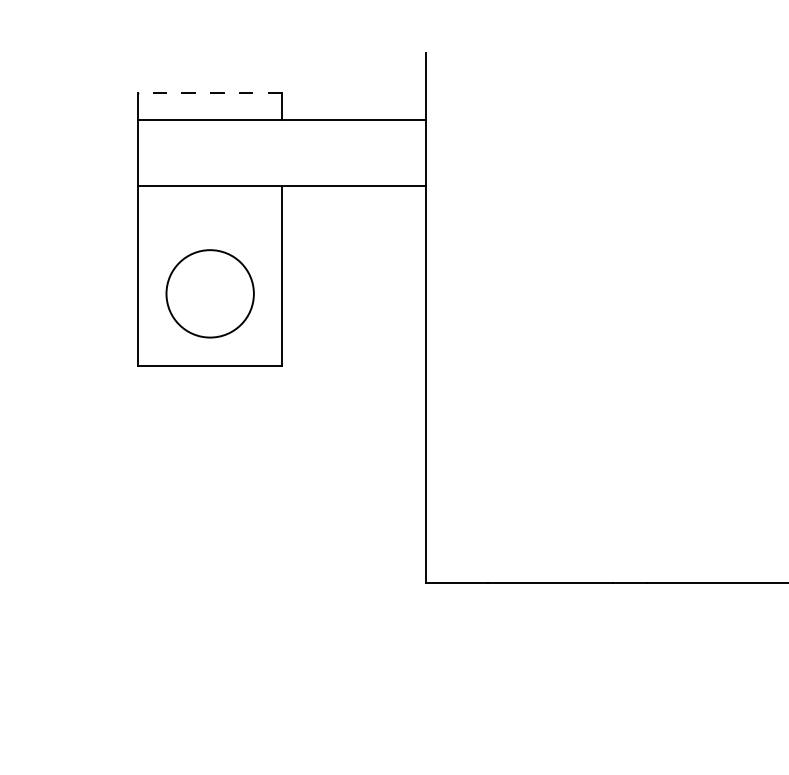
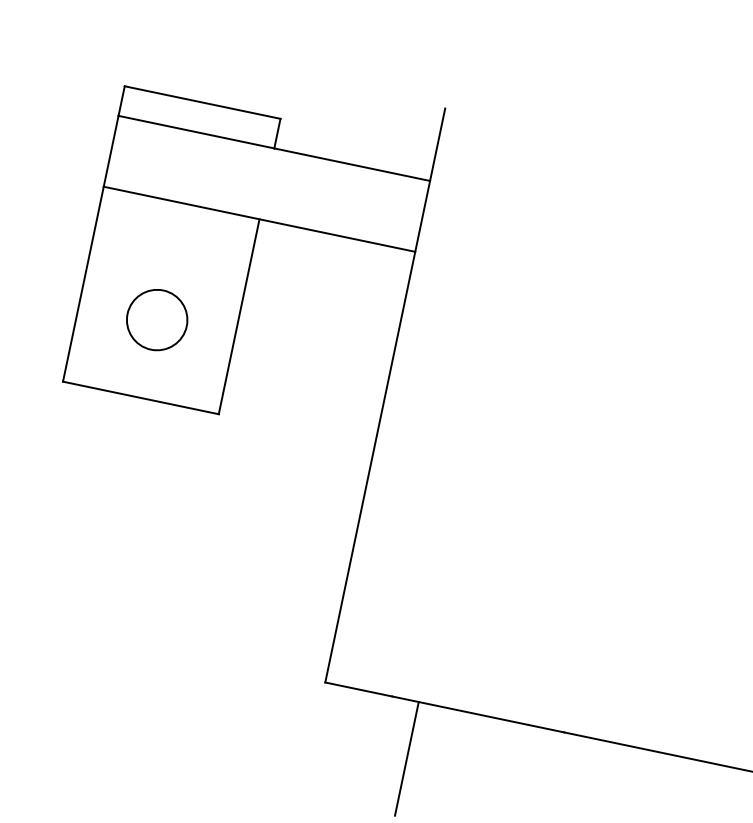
line: (210, 92) -> (203, 102), dashed -> solid
circle: (209, 293) -> (156, 319), size x0.62
line: (512, 635) -> (407, 758), added

